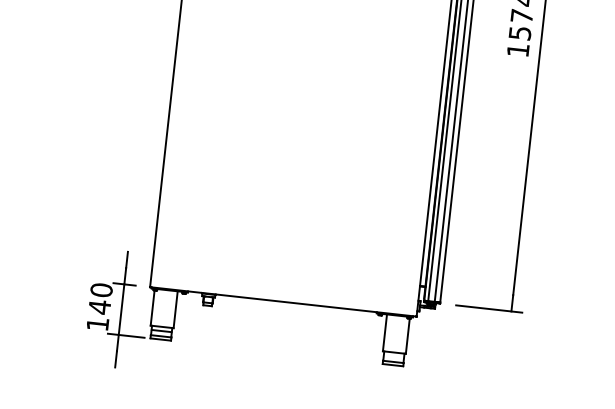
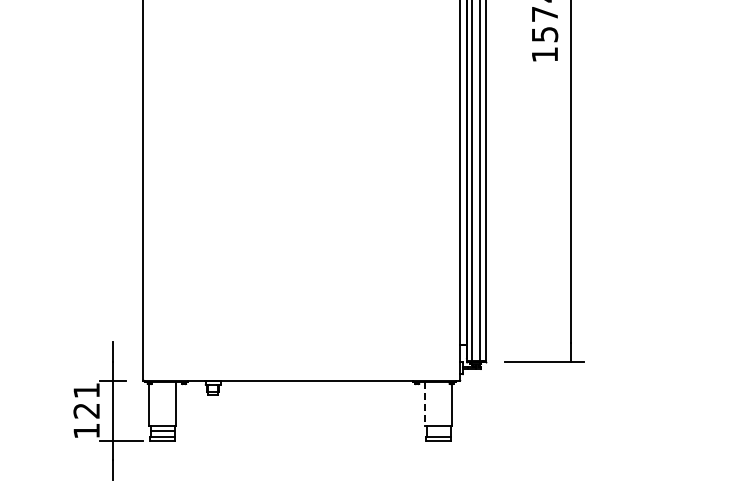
text: (100, 298) -> (86, 400), 140 -> 121
line: (385, 332) -> (425, 403), solid -> dashed

